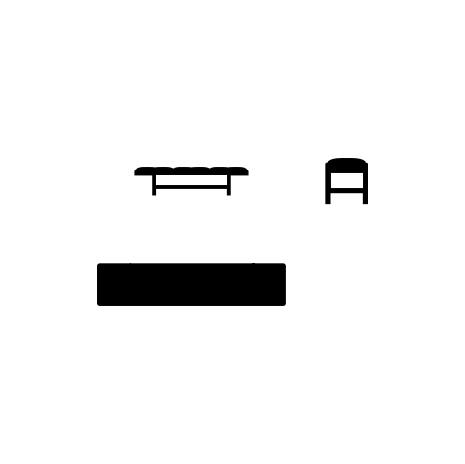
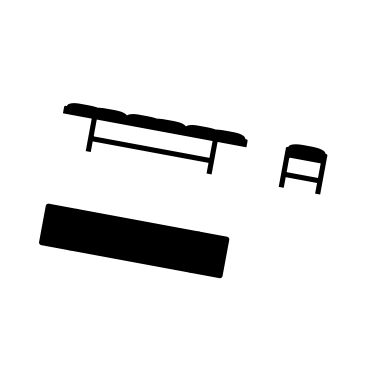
part: (191, 181) -> (152, 140), size x1.67

